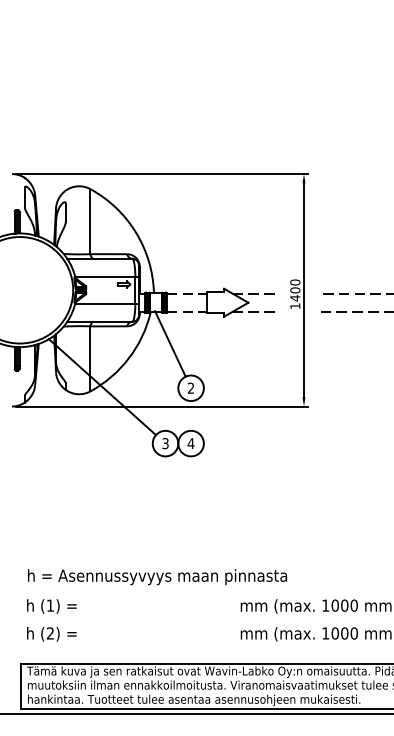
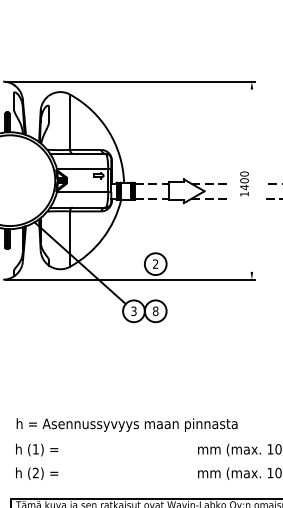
line: (303, 290) -> (251, 180), removed
line: (170, 343) -> (138, 226), removed
text: (190, 443) -> (155, 311), 4 -> 8

